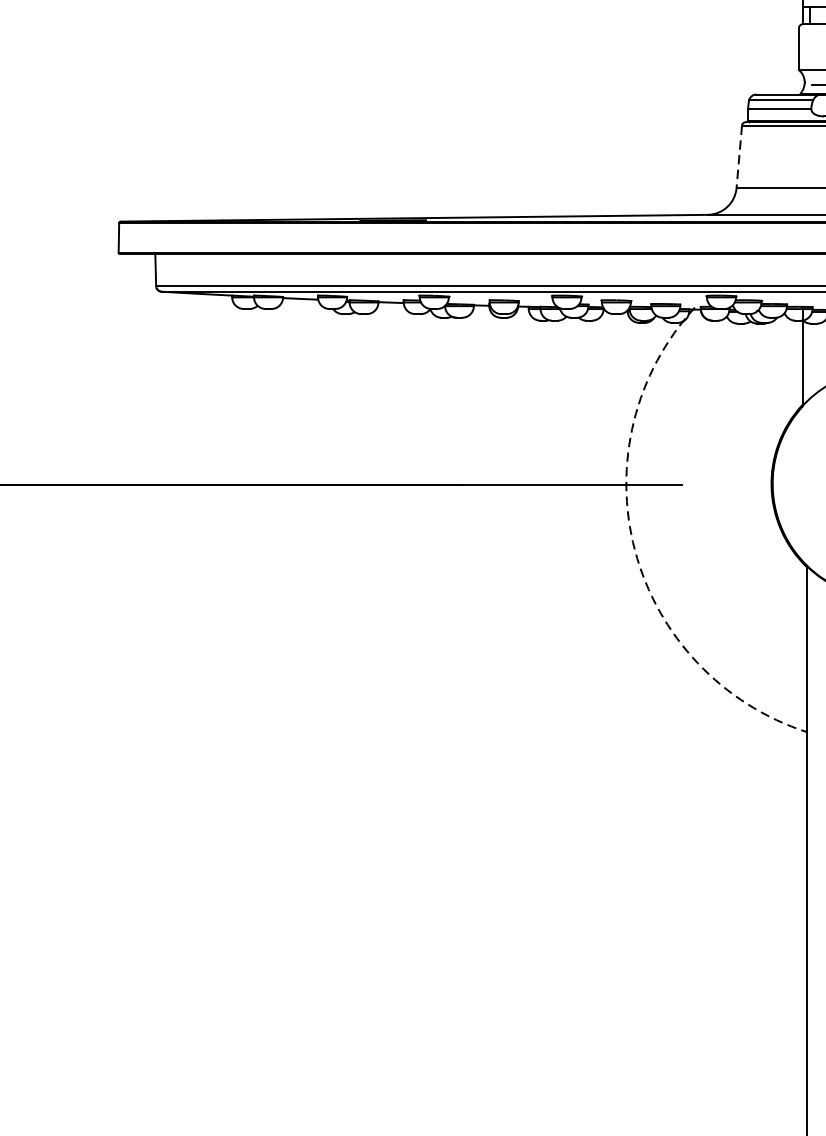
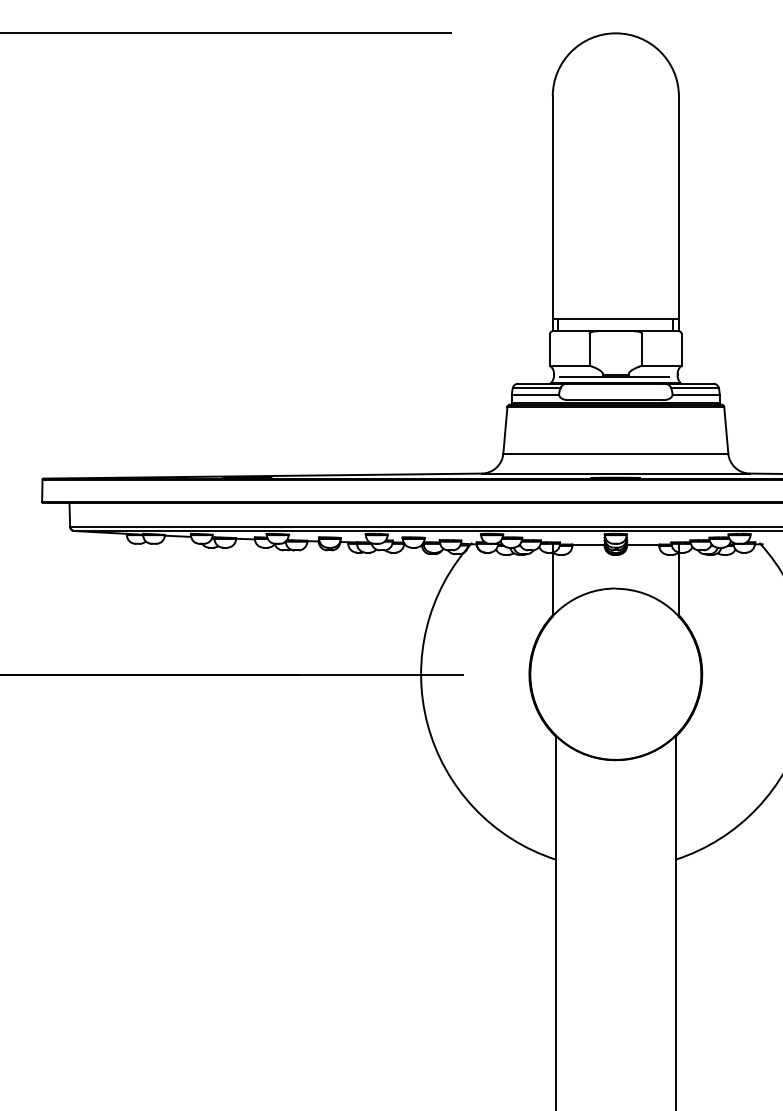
line: (739, 157) -> (505, 430), dashed -> solid
arc: (634, 551) -> (427, 724), dashed -> solid

